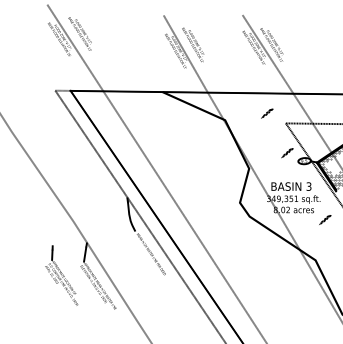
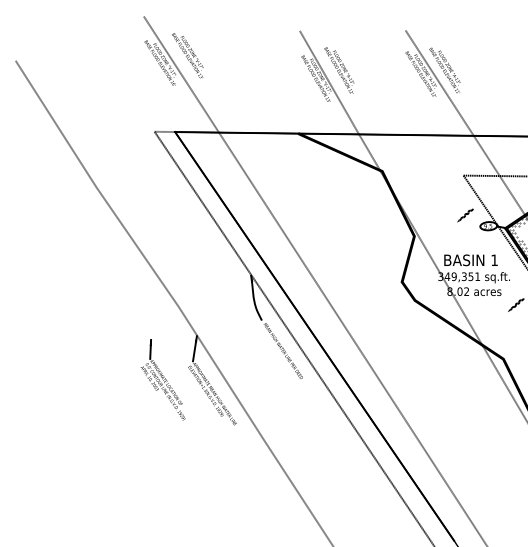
line: (267, 113) -> (438, 162), removed
text: (308, 186) -> (494, 260), 3 -> 1

